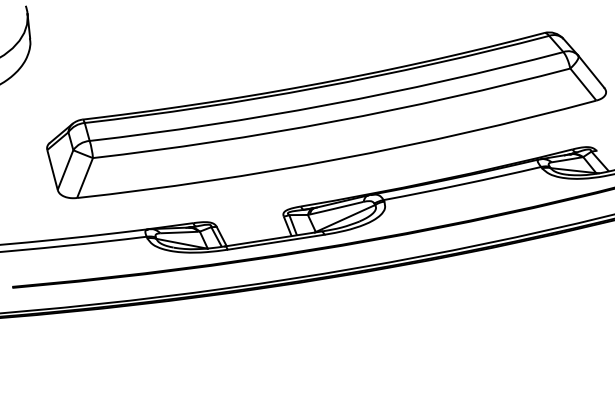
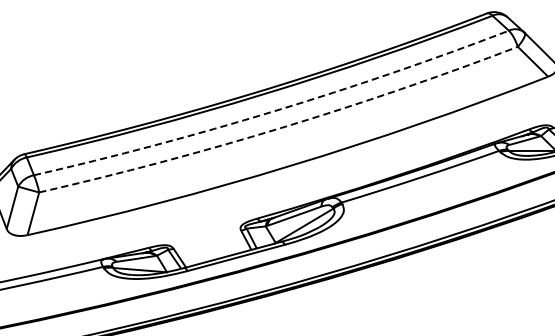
arc: (328, 104) -> (274, 110), solid -> dashed
arc: (333, 121) -> (281, 127), solid -> dashed

